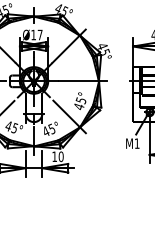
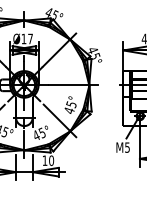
text: (136, 143) -> (126, 147), M1 -> M5

